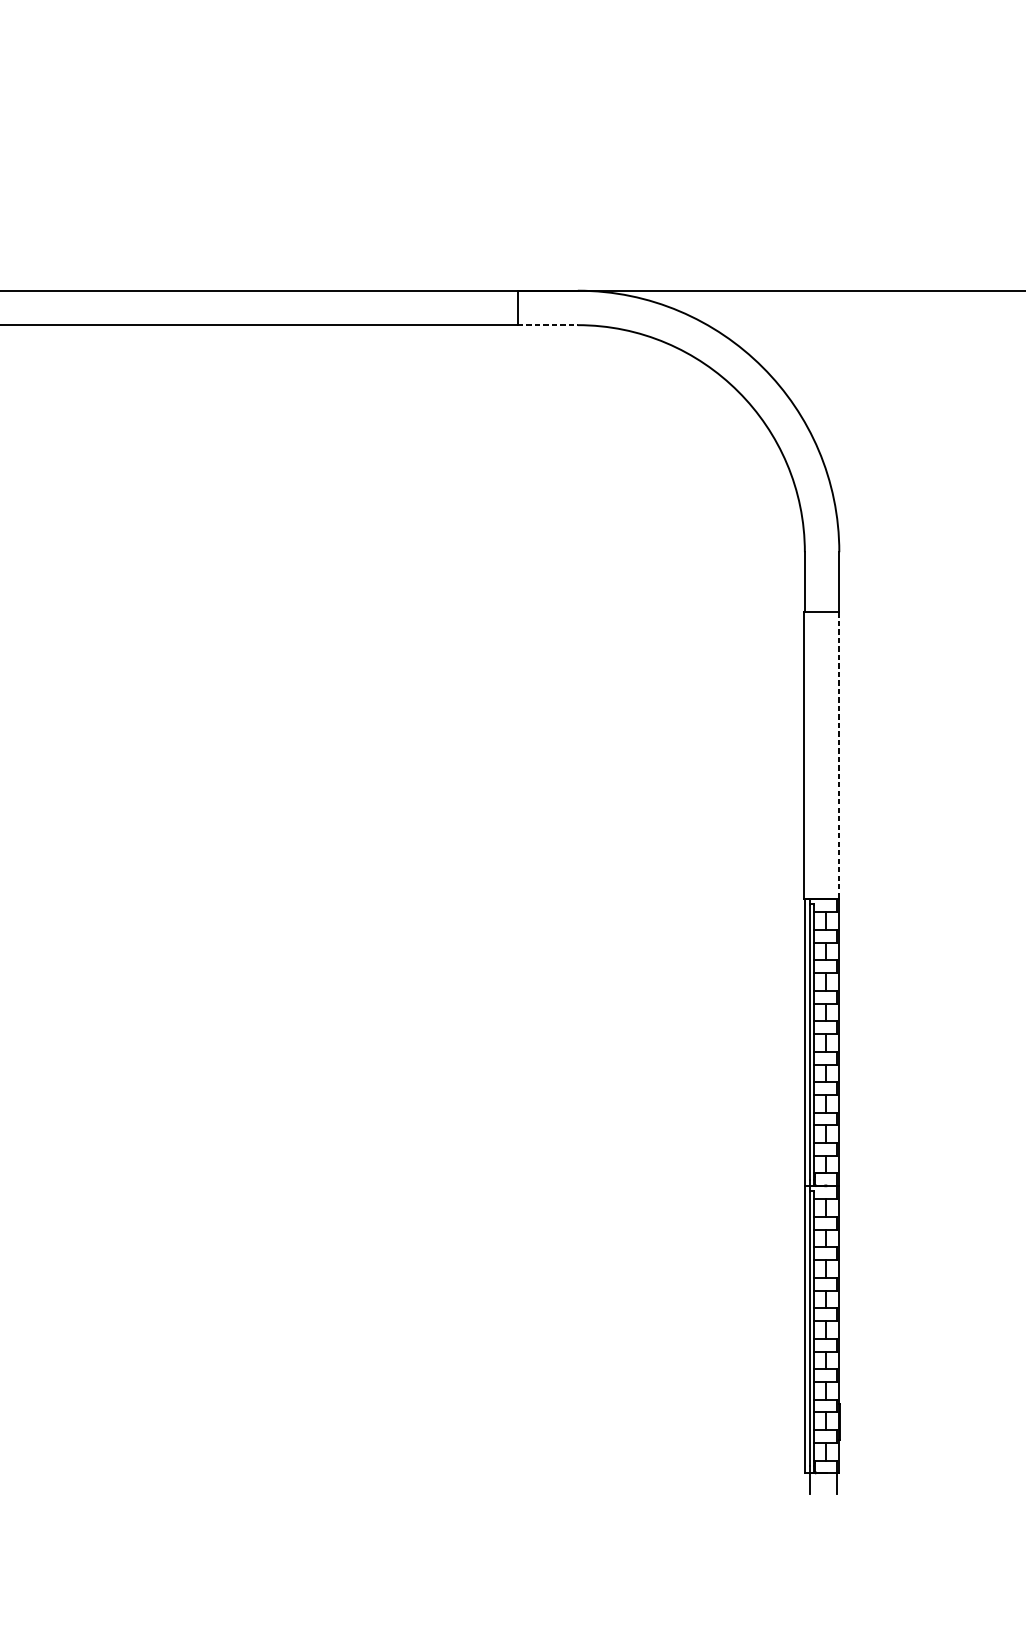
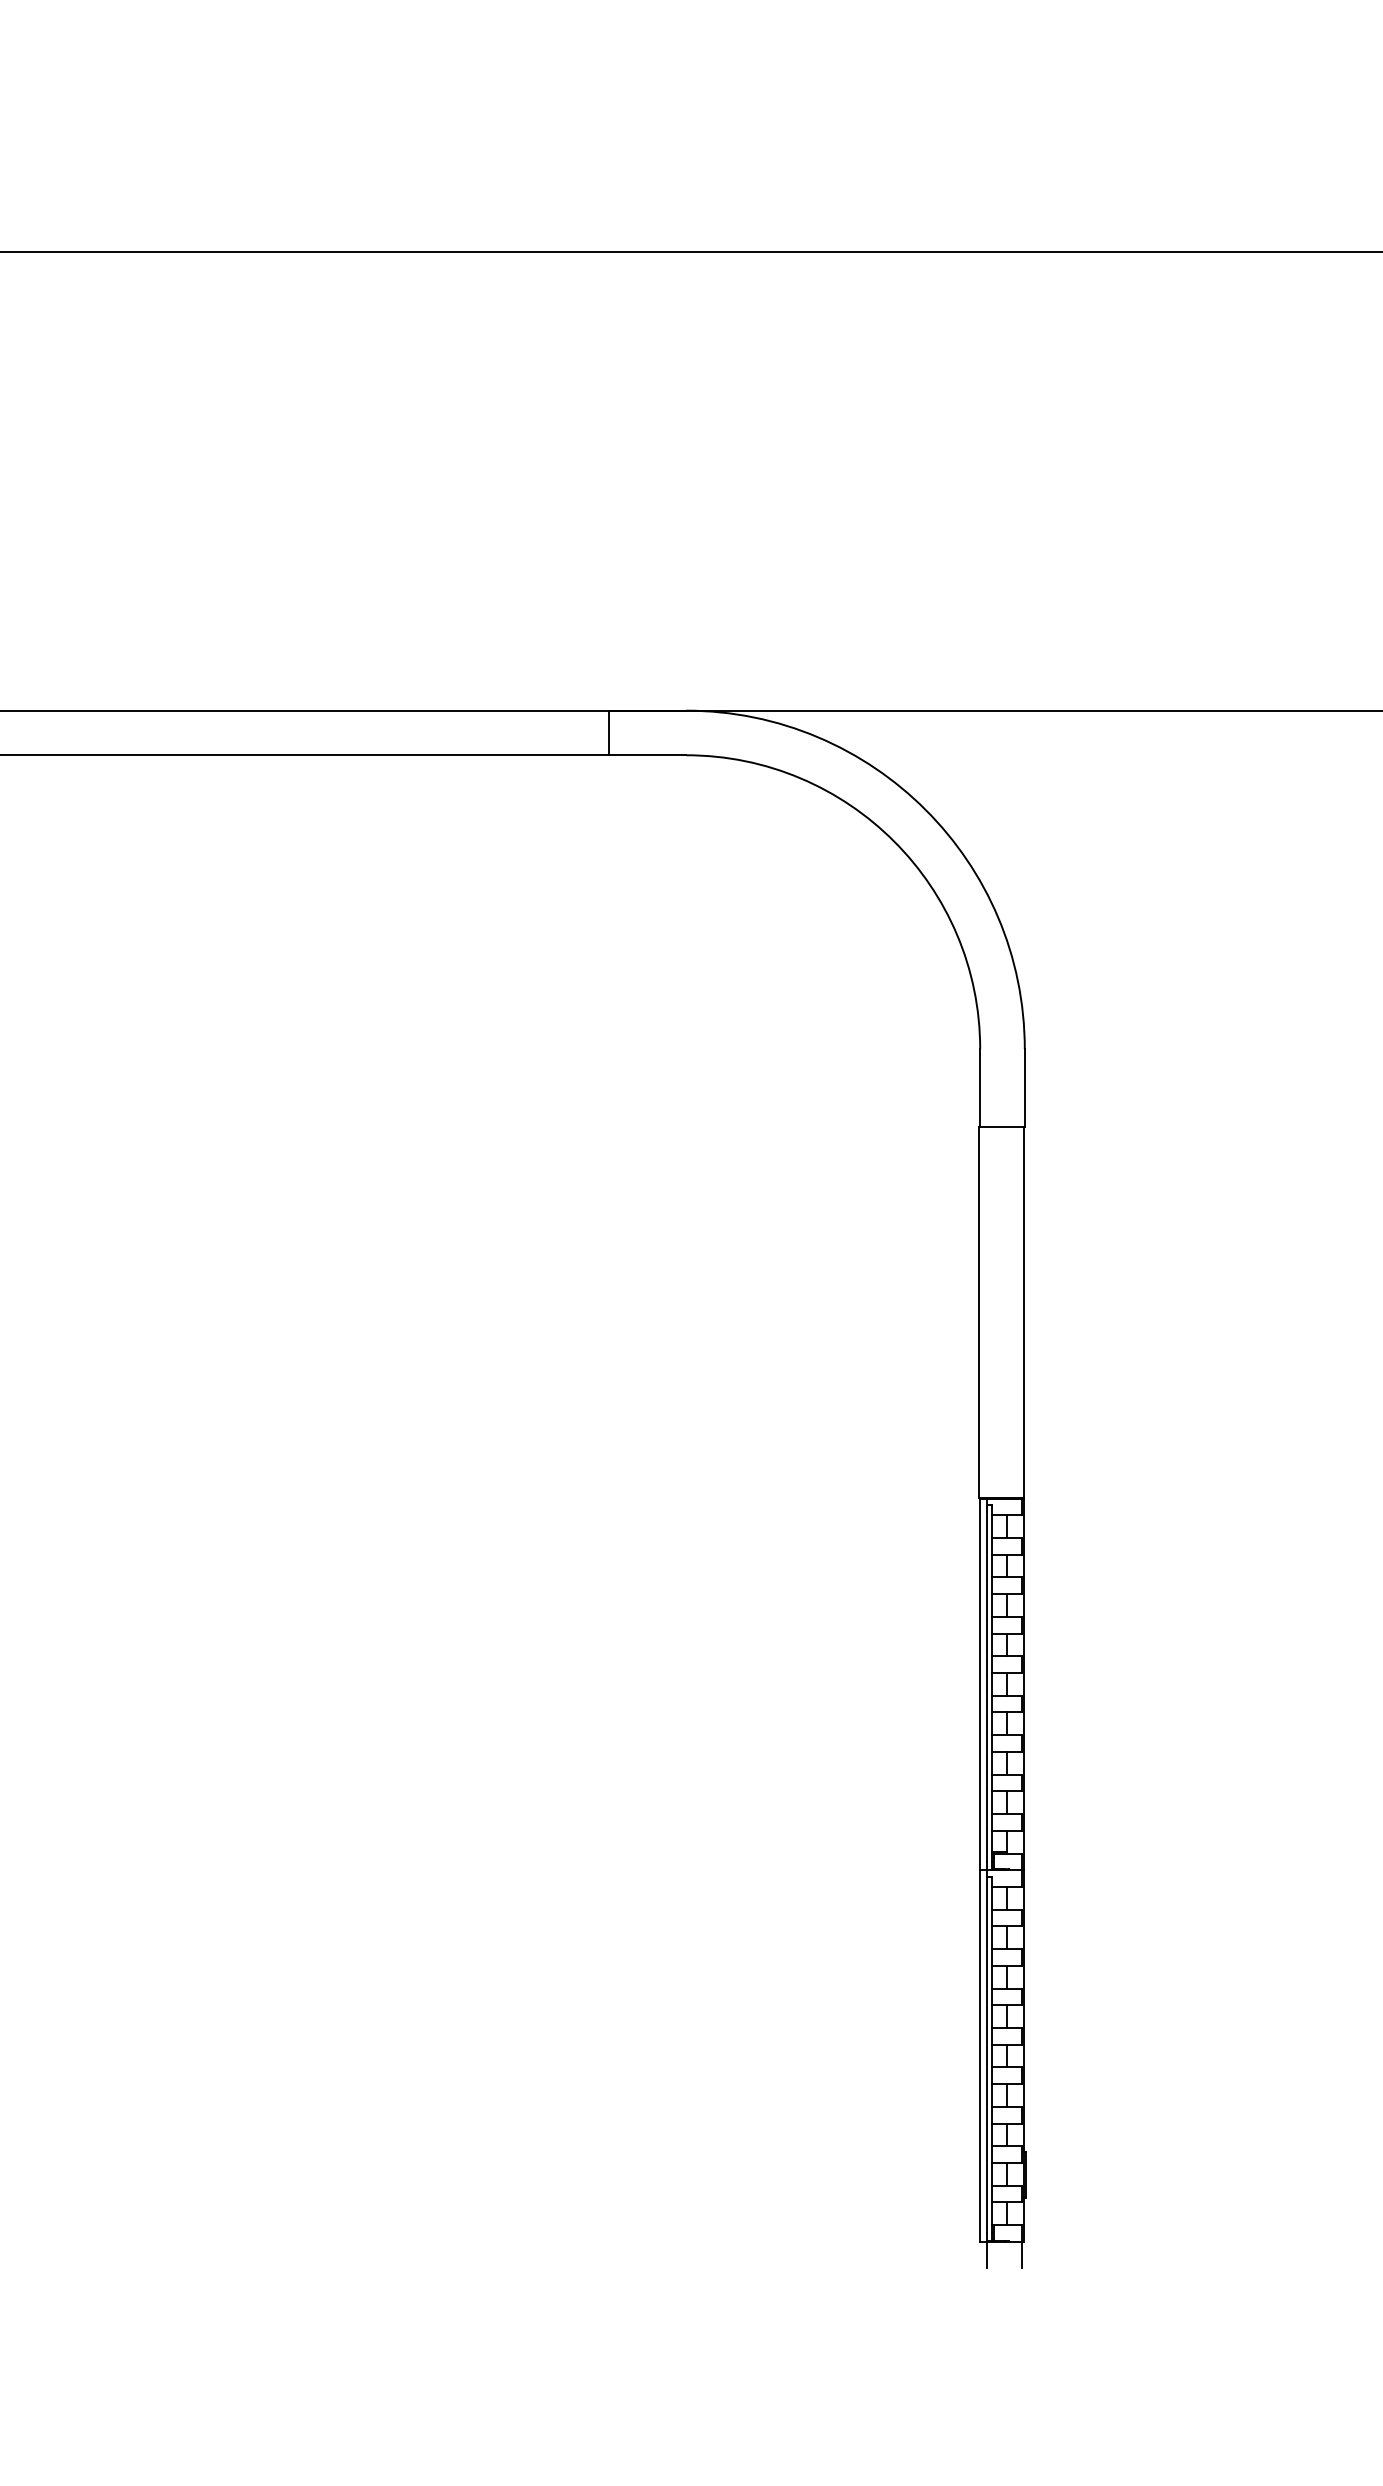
line: (547, 325) -> (647, 755), dashed -> solid
line: (839, 755) -> (1024, 1312), dashed -> solid

